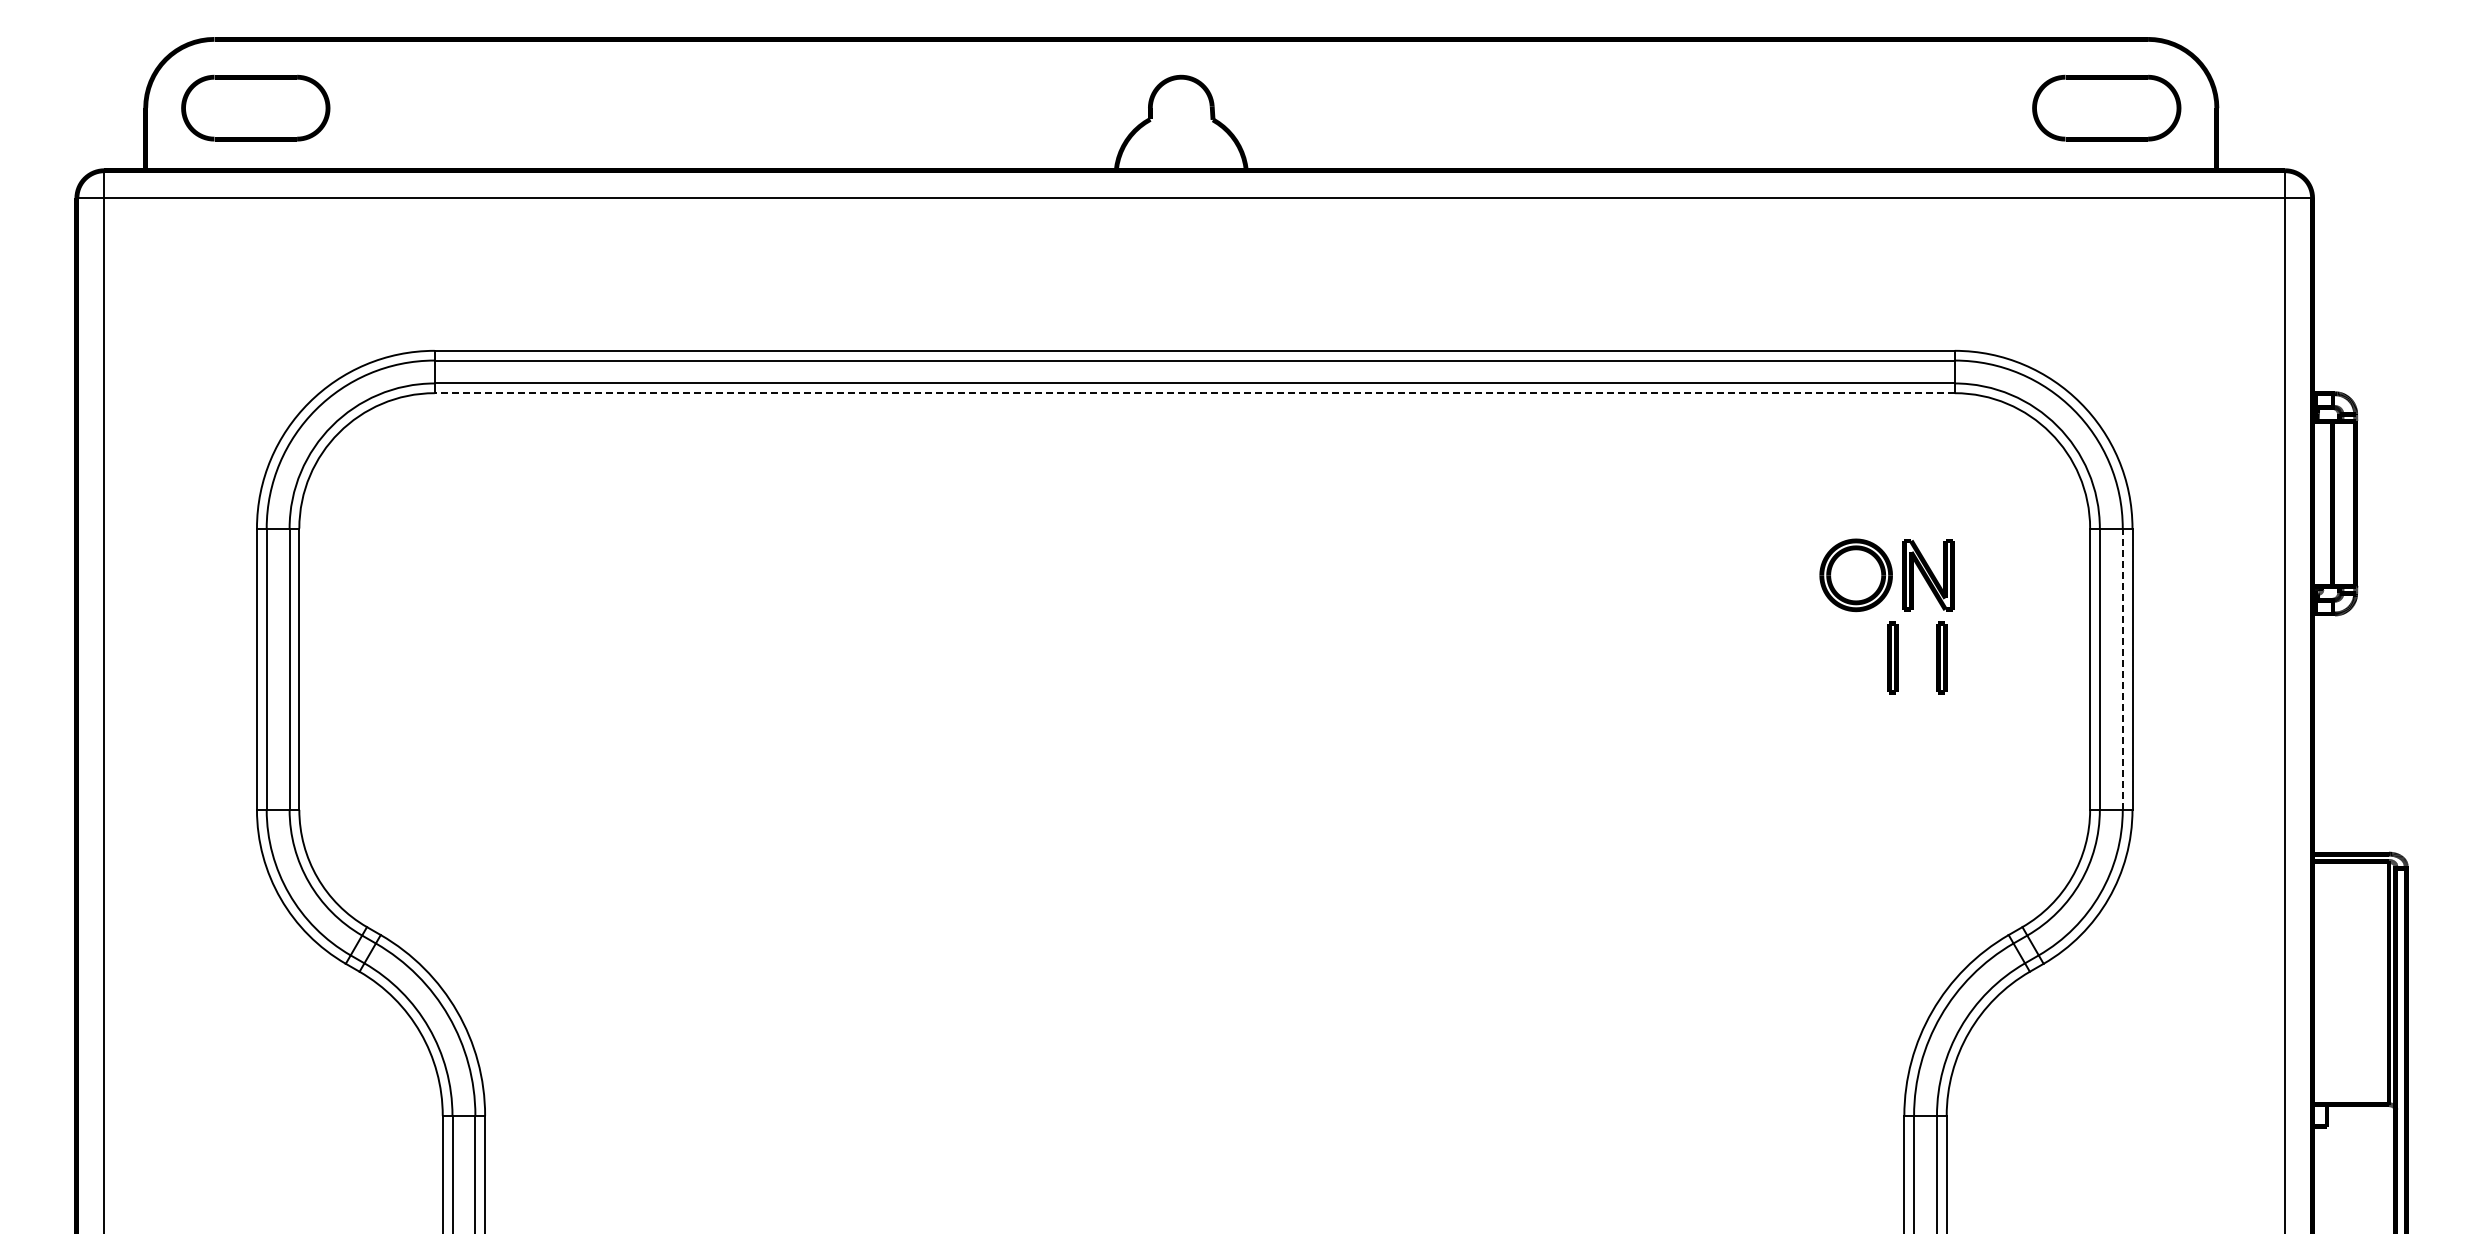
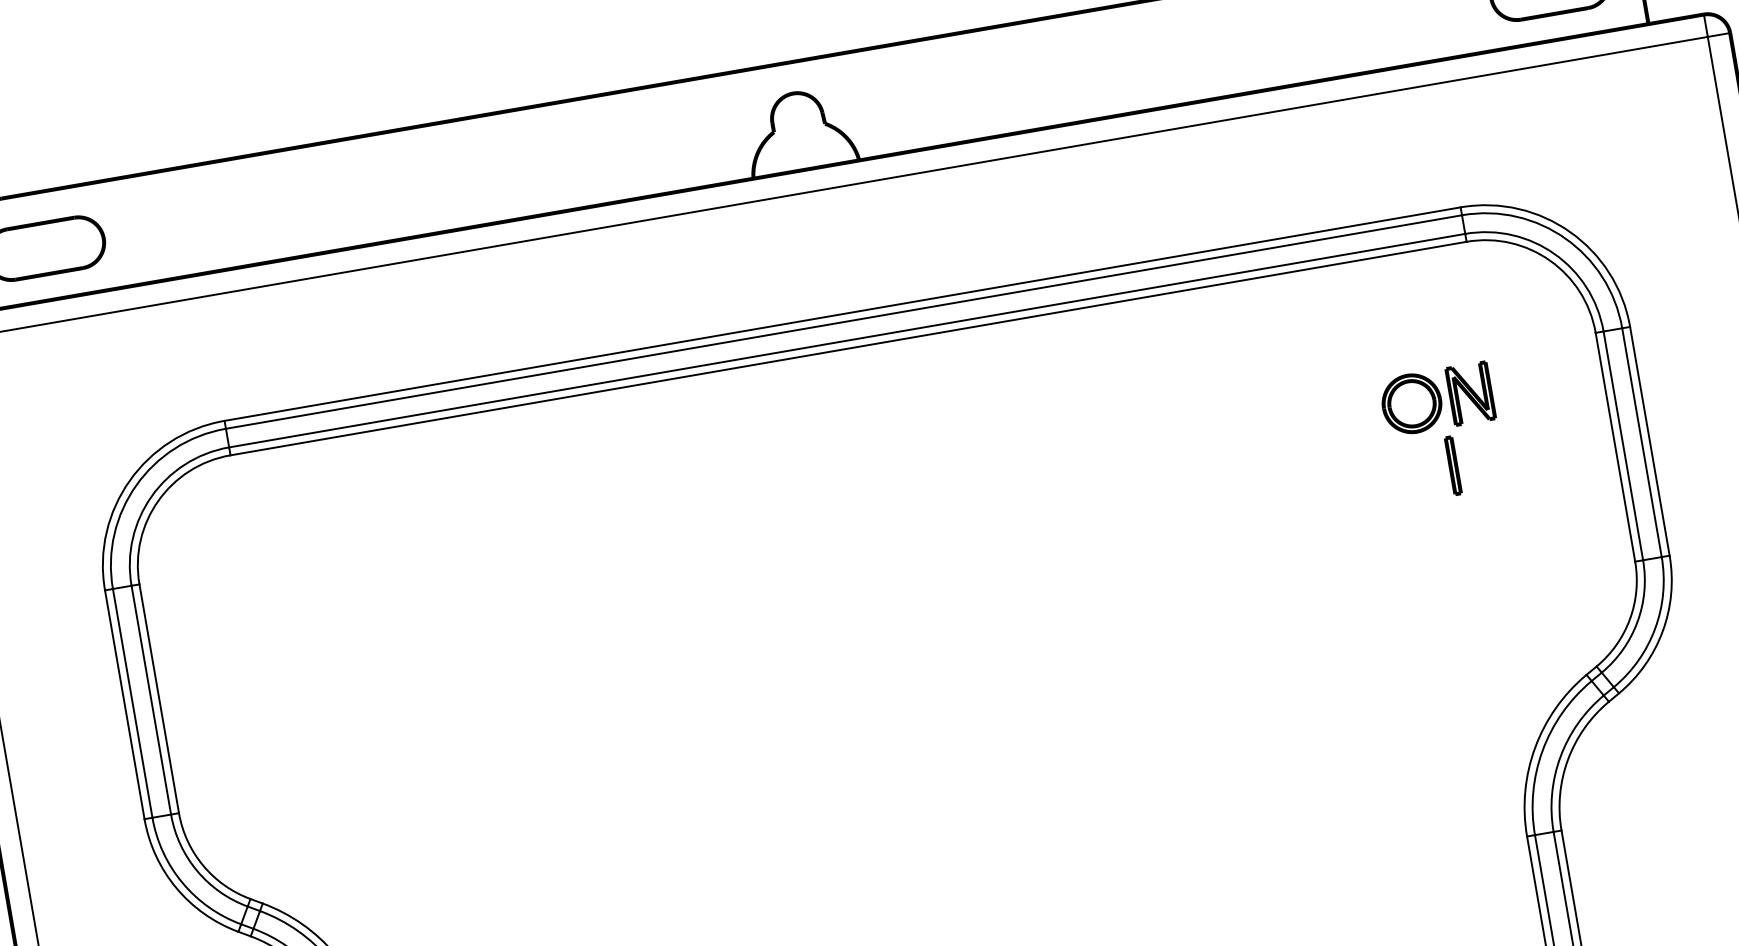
line: (1194, 393) -> (848, 348), dashed -> solid
part: (1941, 657) -> (1492, 458), removed
line: (2122, 669) -> (1641, 442), dashed -> solid

